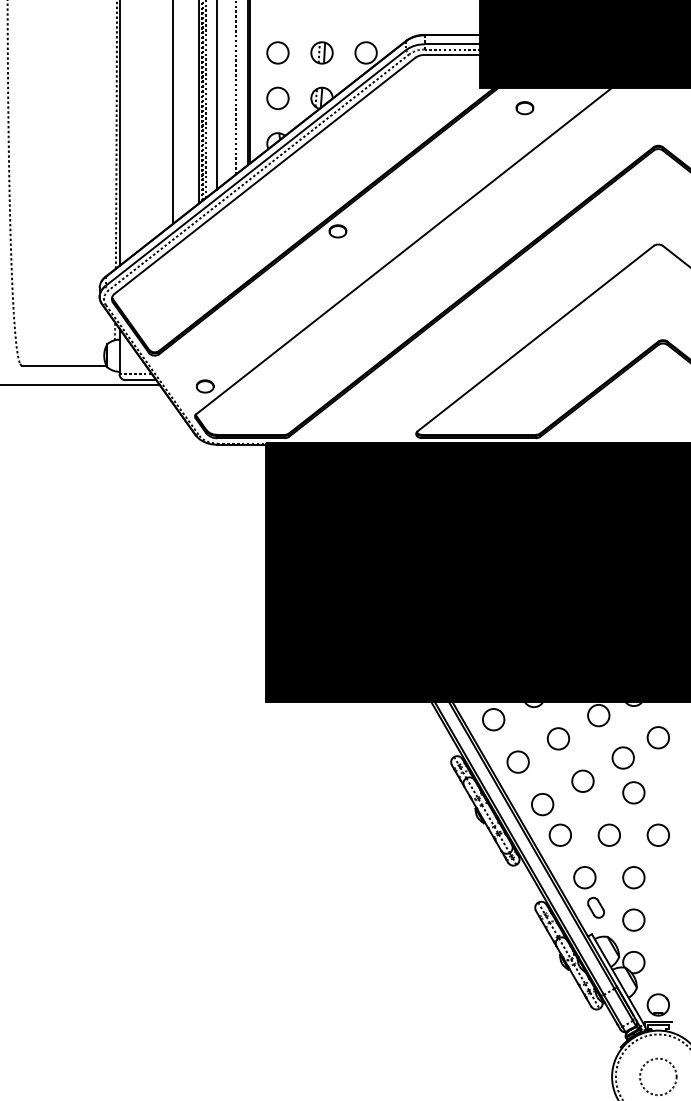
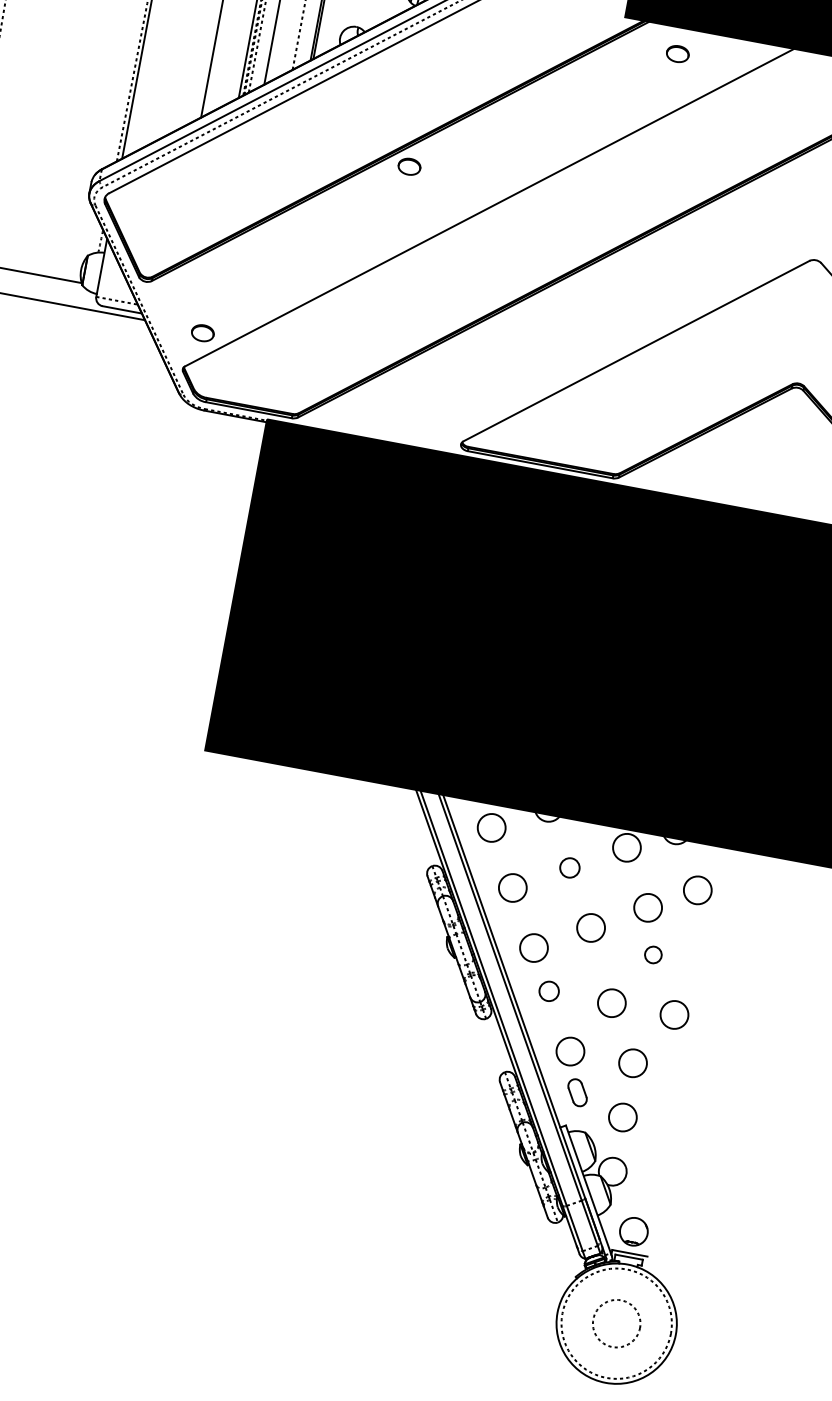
circle: (558, 738) -> (570, 867), size x0.7
circle: (633, 792) -> (652, 954), size x0.6
circle: (559, 834) -> (548, 990), size x0.7

